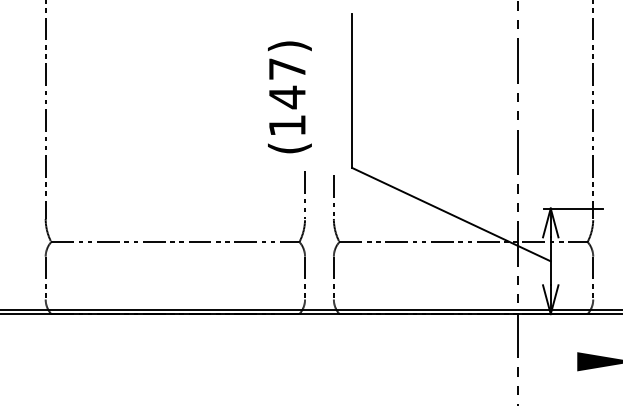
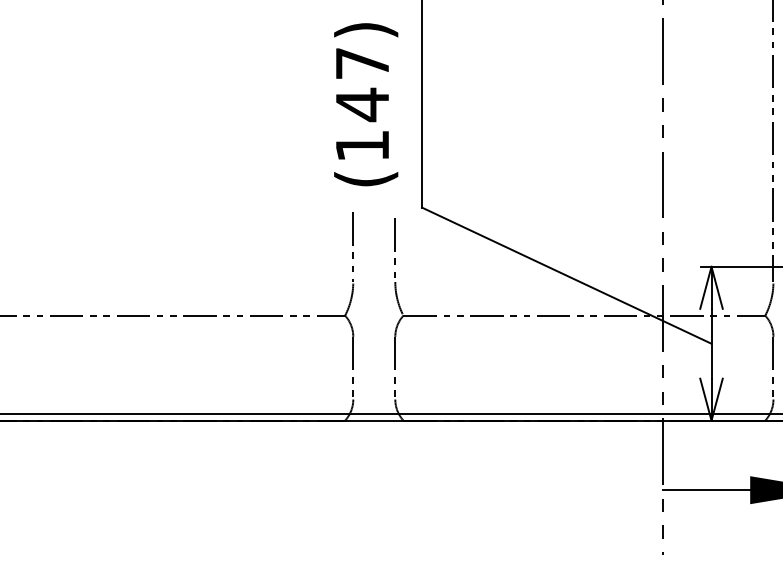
text: (289, 97) -> (365, 104), moved
line: (547, 361) -> (706, 489), added

